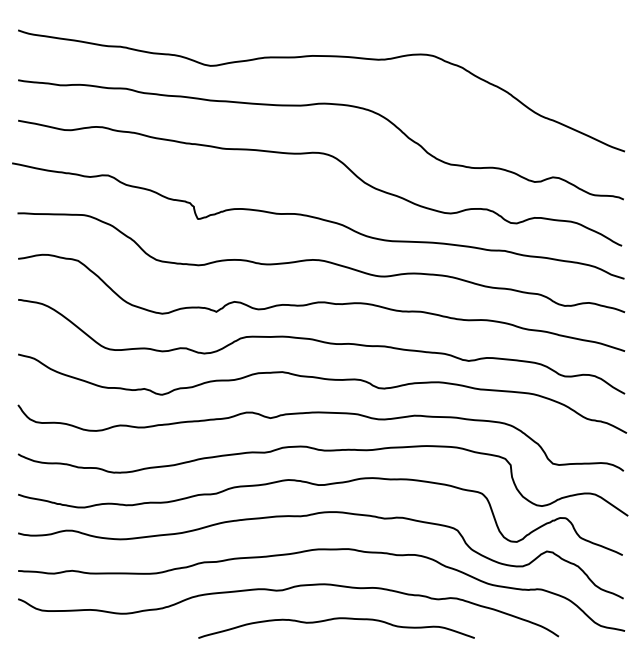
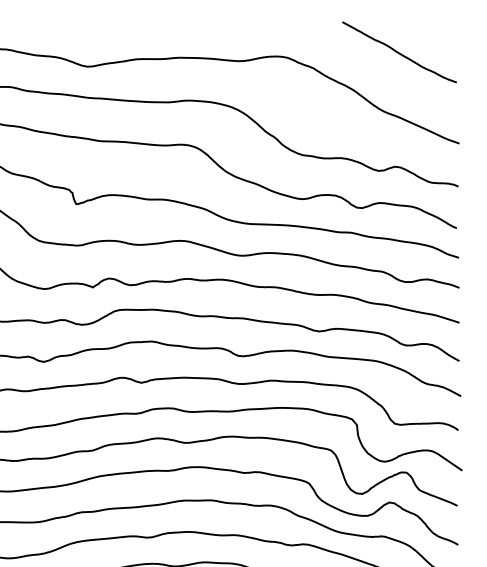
curve: (557, 49) -> (398, 52), added

